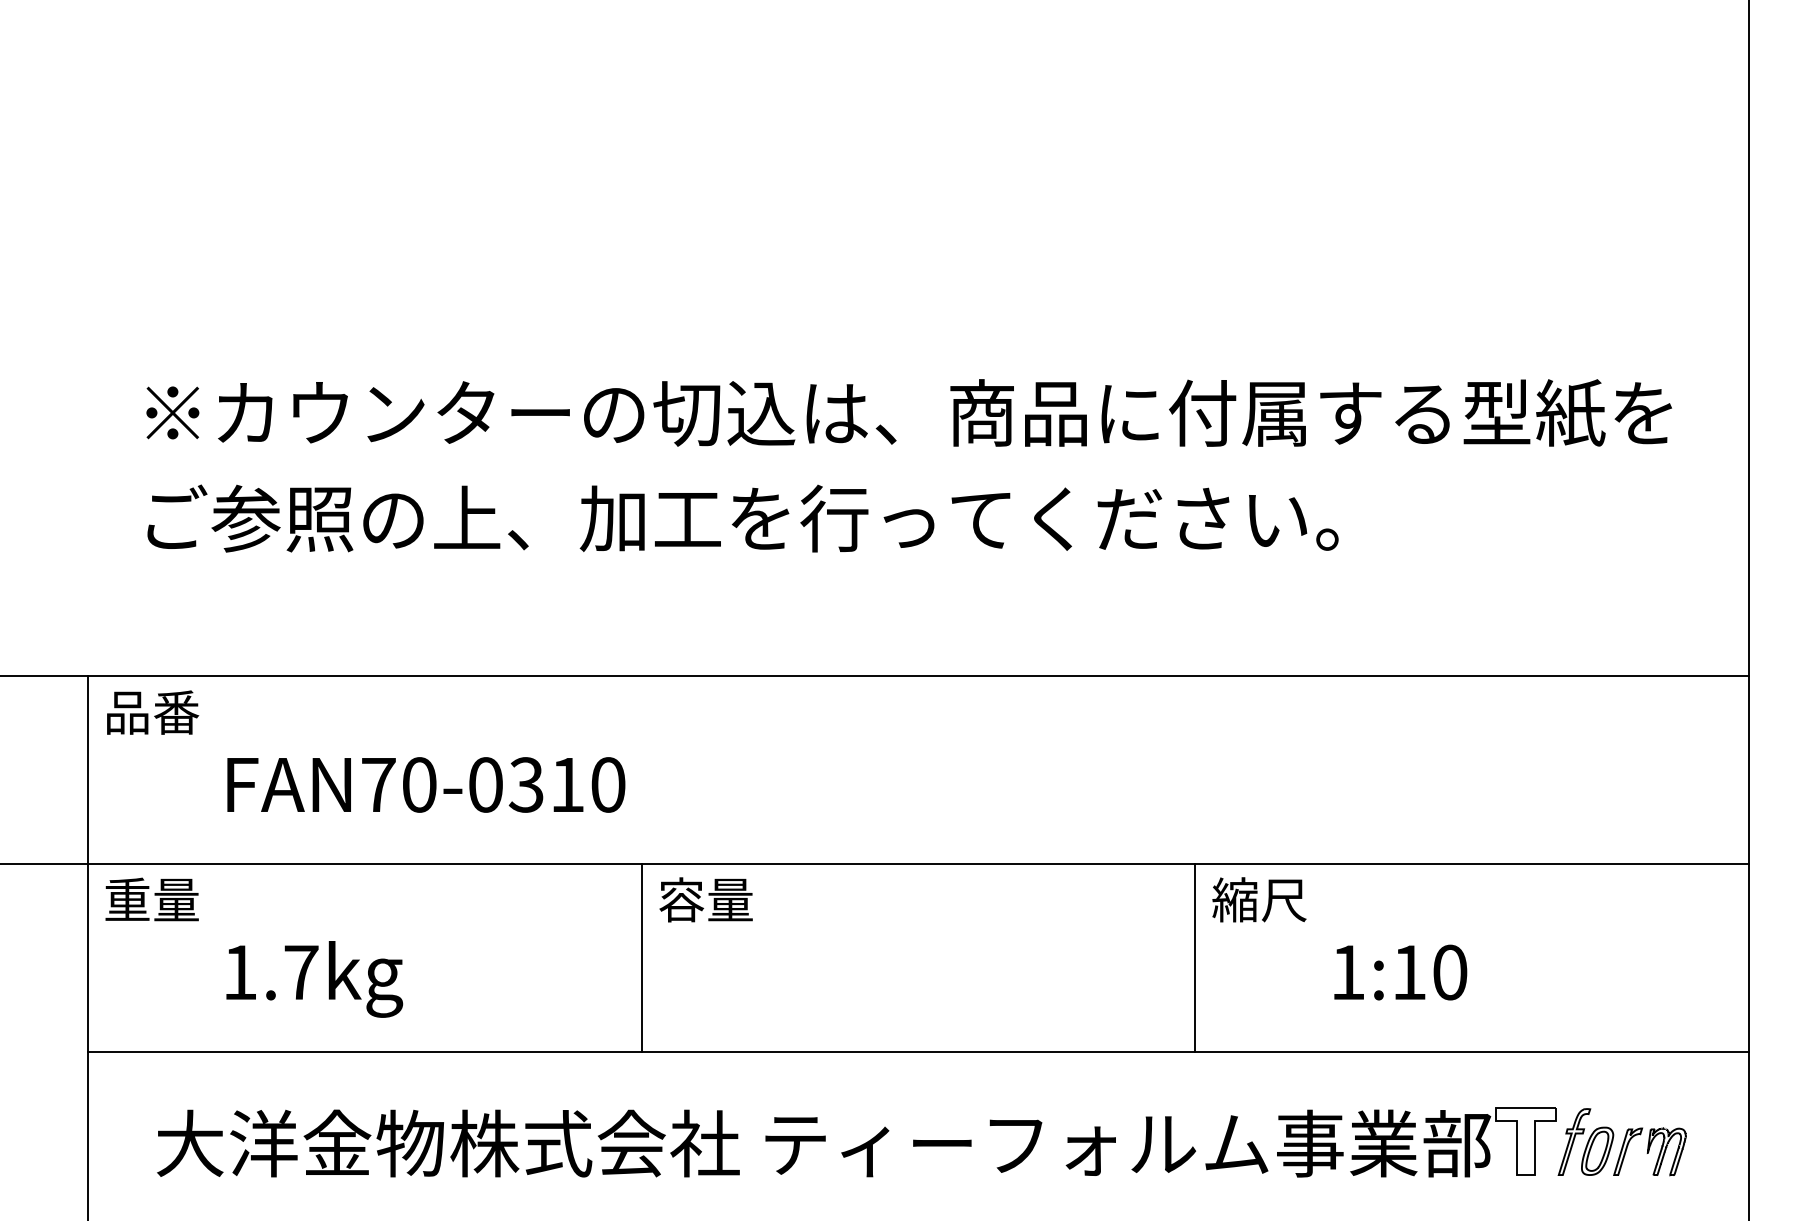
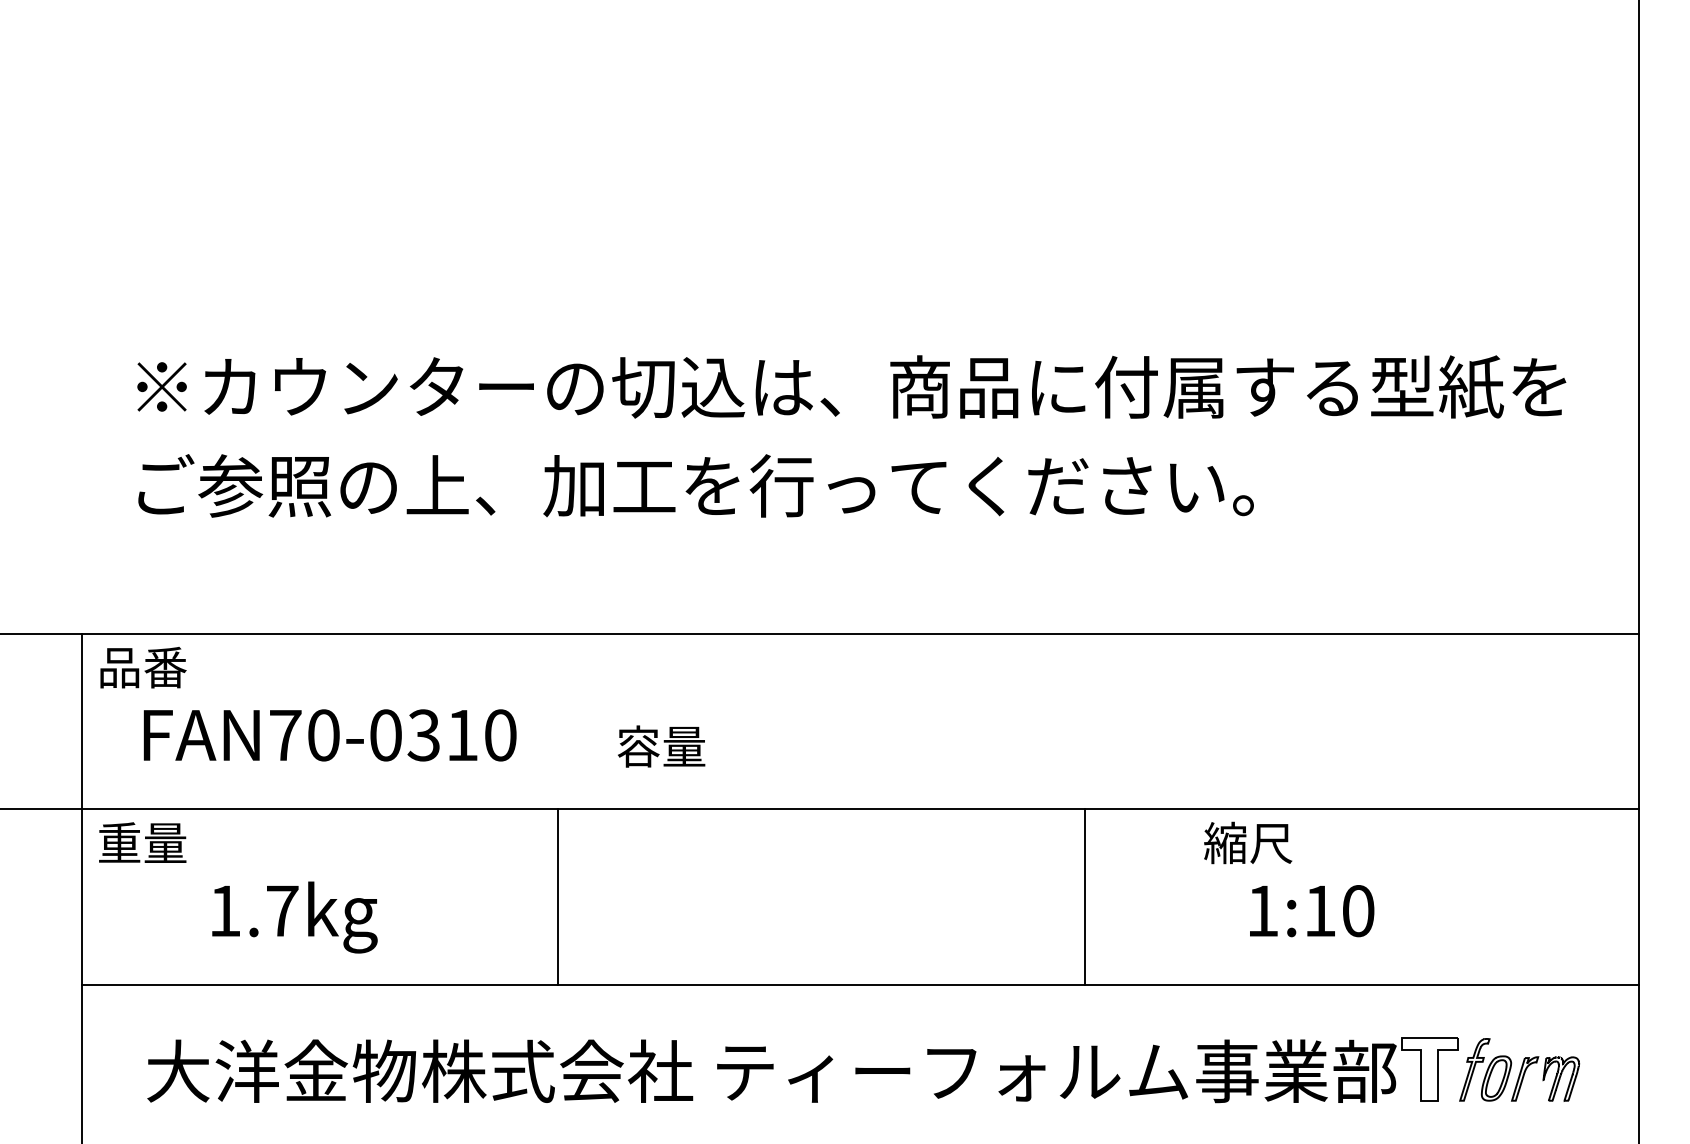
text: (426, 784) -> (330, 734), moved
text: (705, 899) -> (660, 746), moved
text: (1259, 899) -> (1248, 842), moved
line: (641, 957) -> (557, 897), moved
line: (1195, 957) -> (1085, 897), moved

